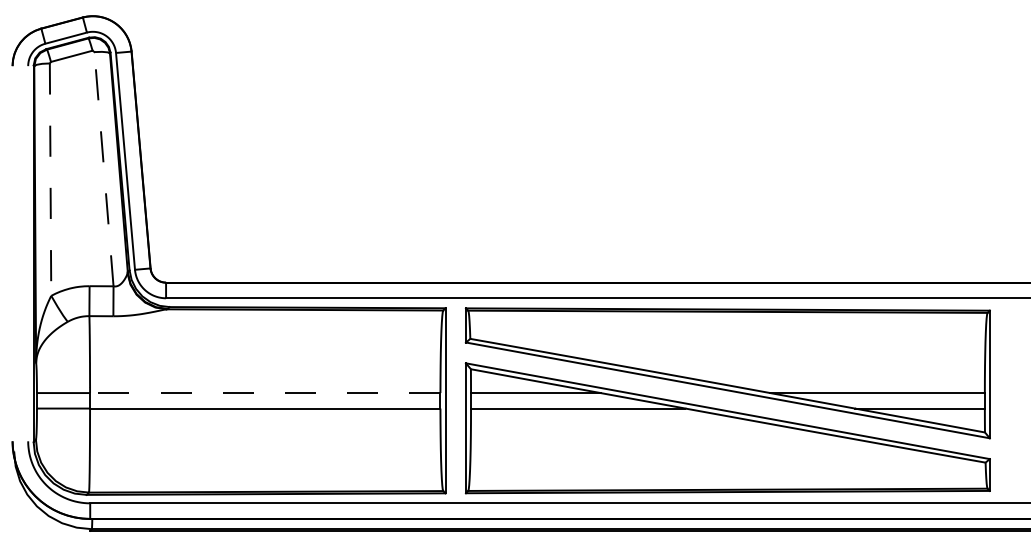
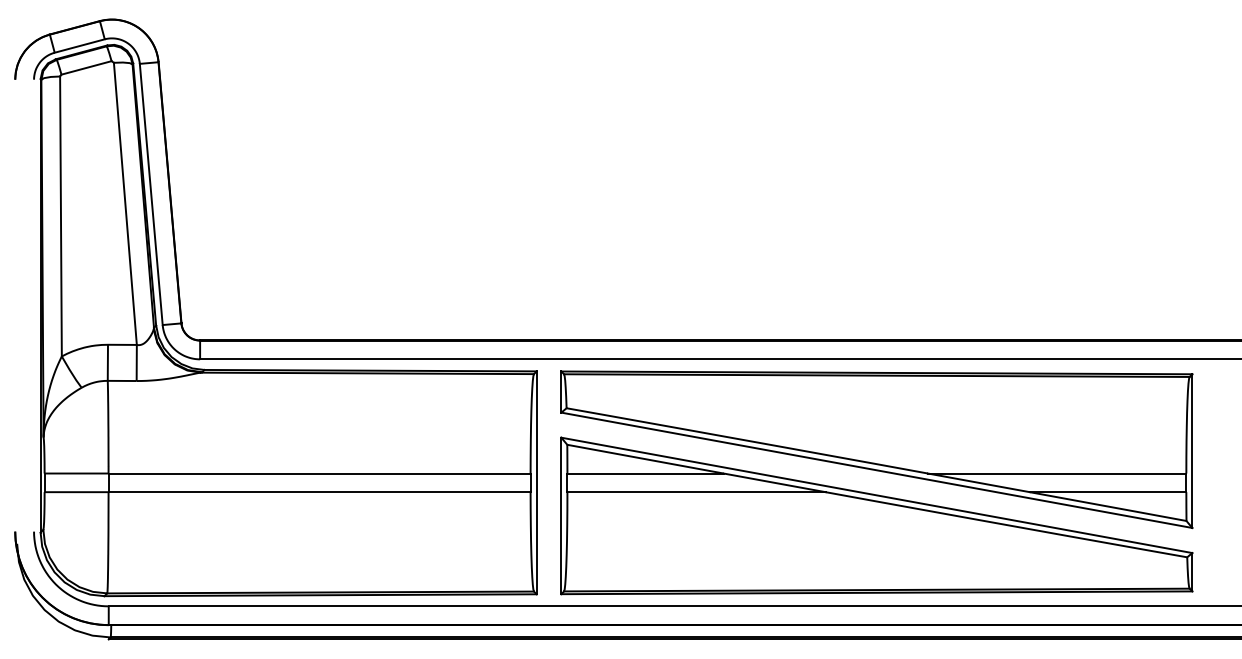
line: (103, 168) -> (124, 203), dashed -> solid
line: (50, 180) -> (60, 217), dashed -> solid
line: (264, 393) -> (318, 474), dashed -> solid

